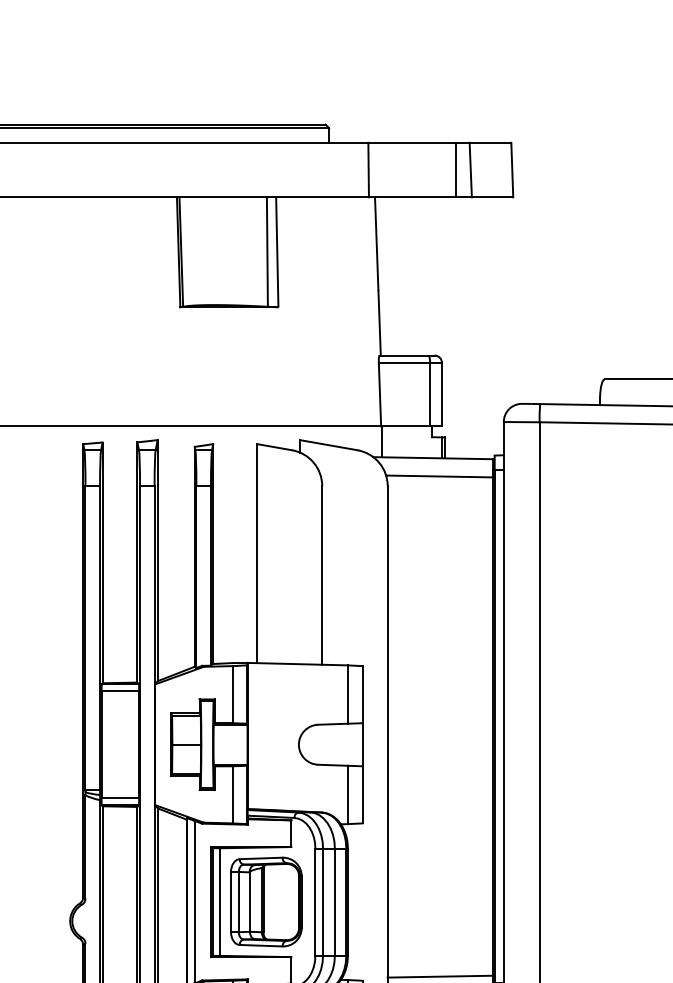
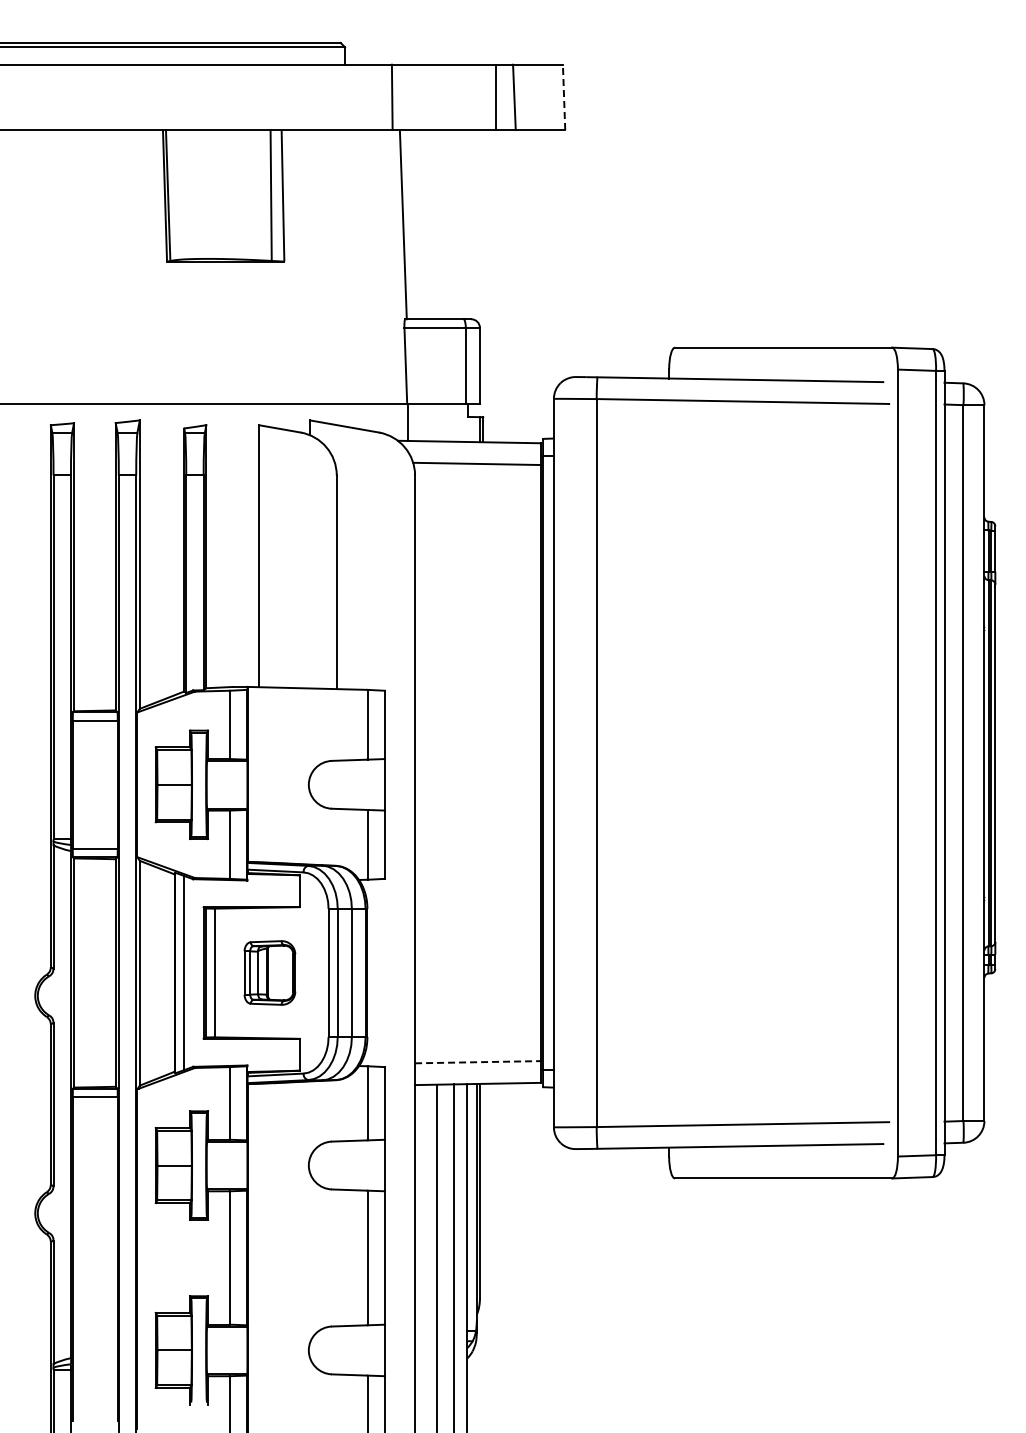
line: (512, 170) -> (564, 97), solid -> dashed
part: (266, 901) -> (269, 972), size x0.6
line: (439, 976) -> (477, 1062), solid -> dashed

